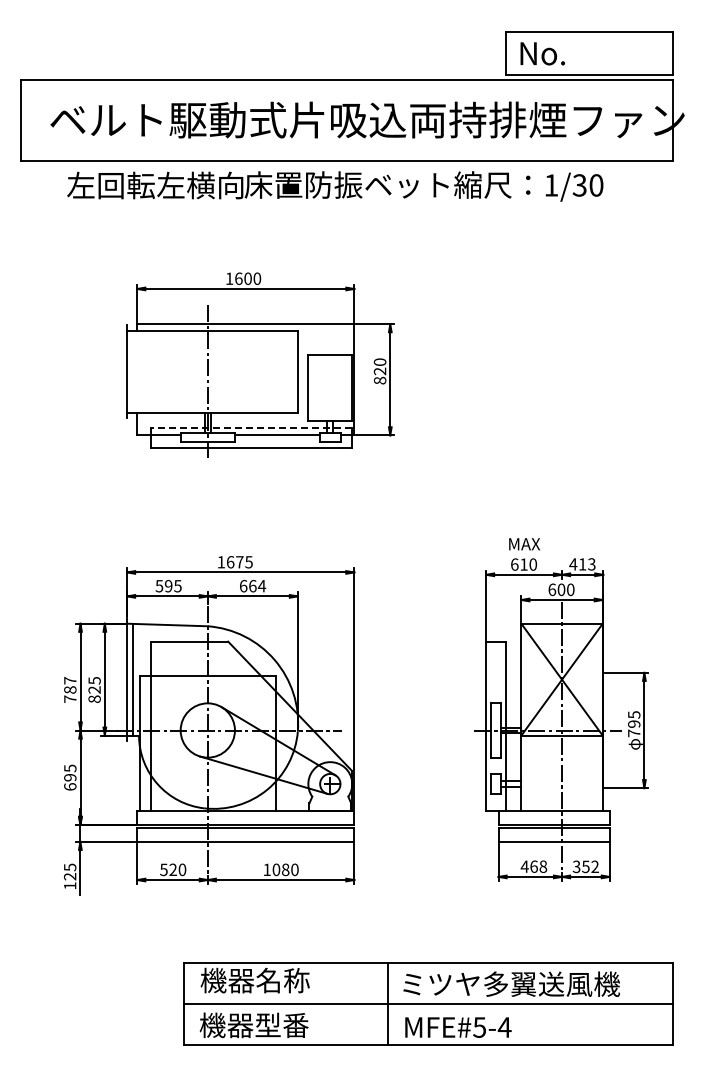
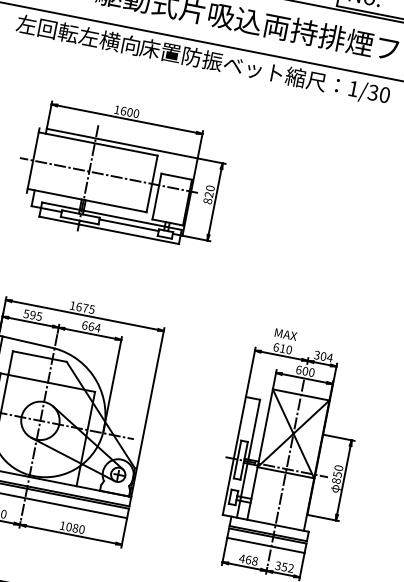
line: (235, 371) -> (108, 175), added
line: (250, 427) -> (111, 216), dashed -> solid
text: (582, 564) -> (323, 356), 413 -> 304
text: (634, 724) -> (337, 474), 795 -> 850

